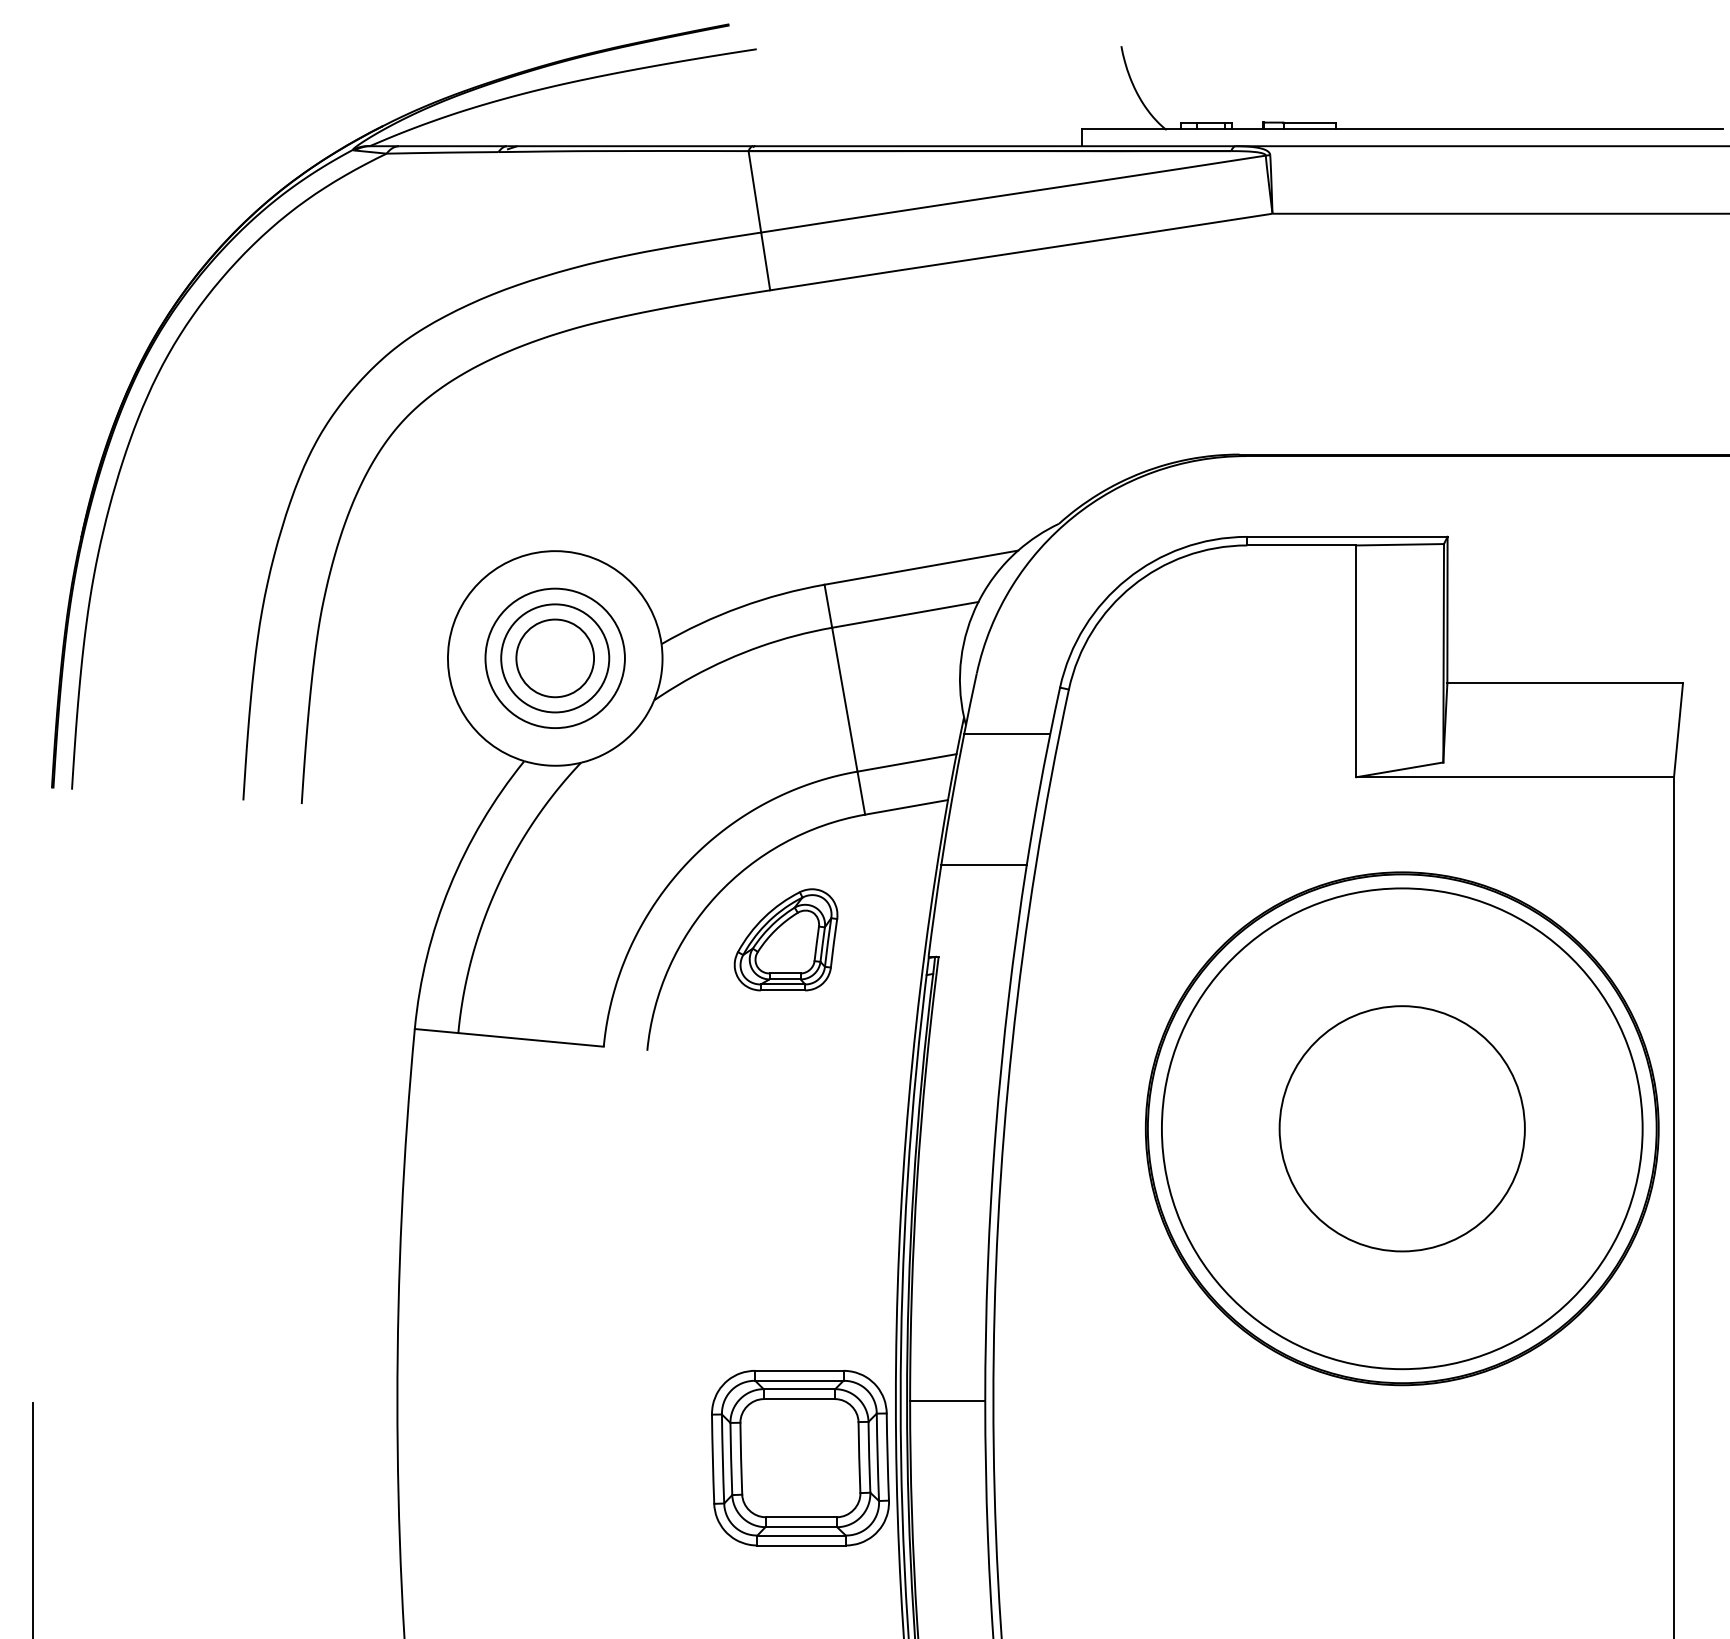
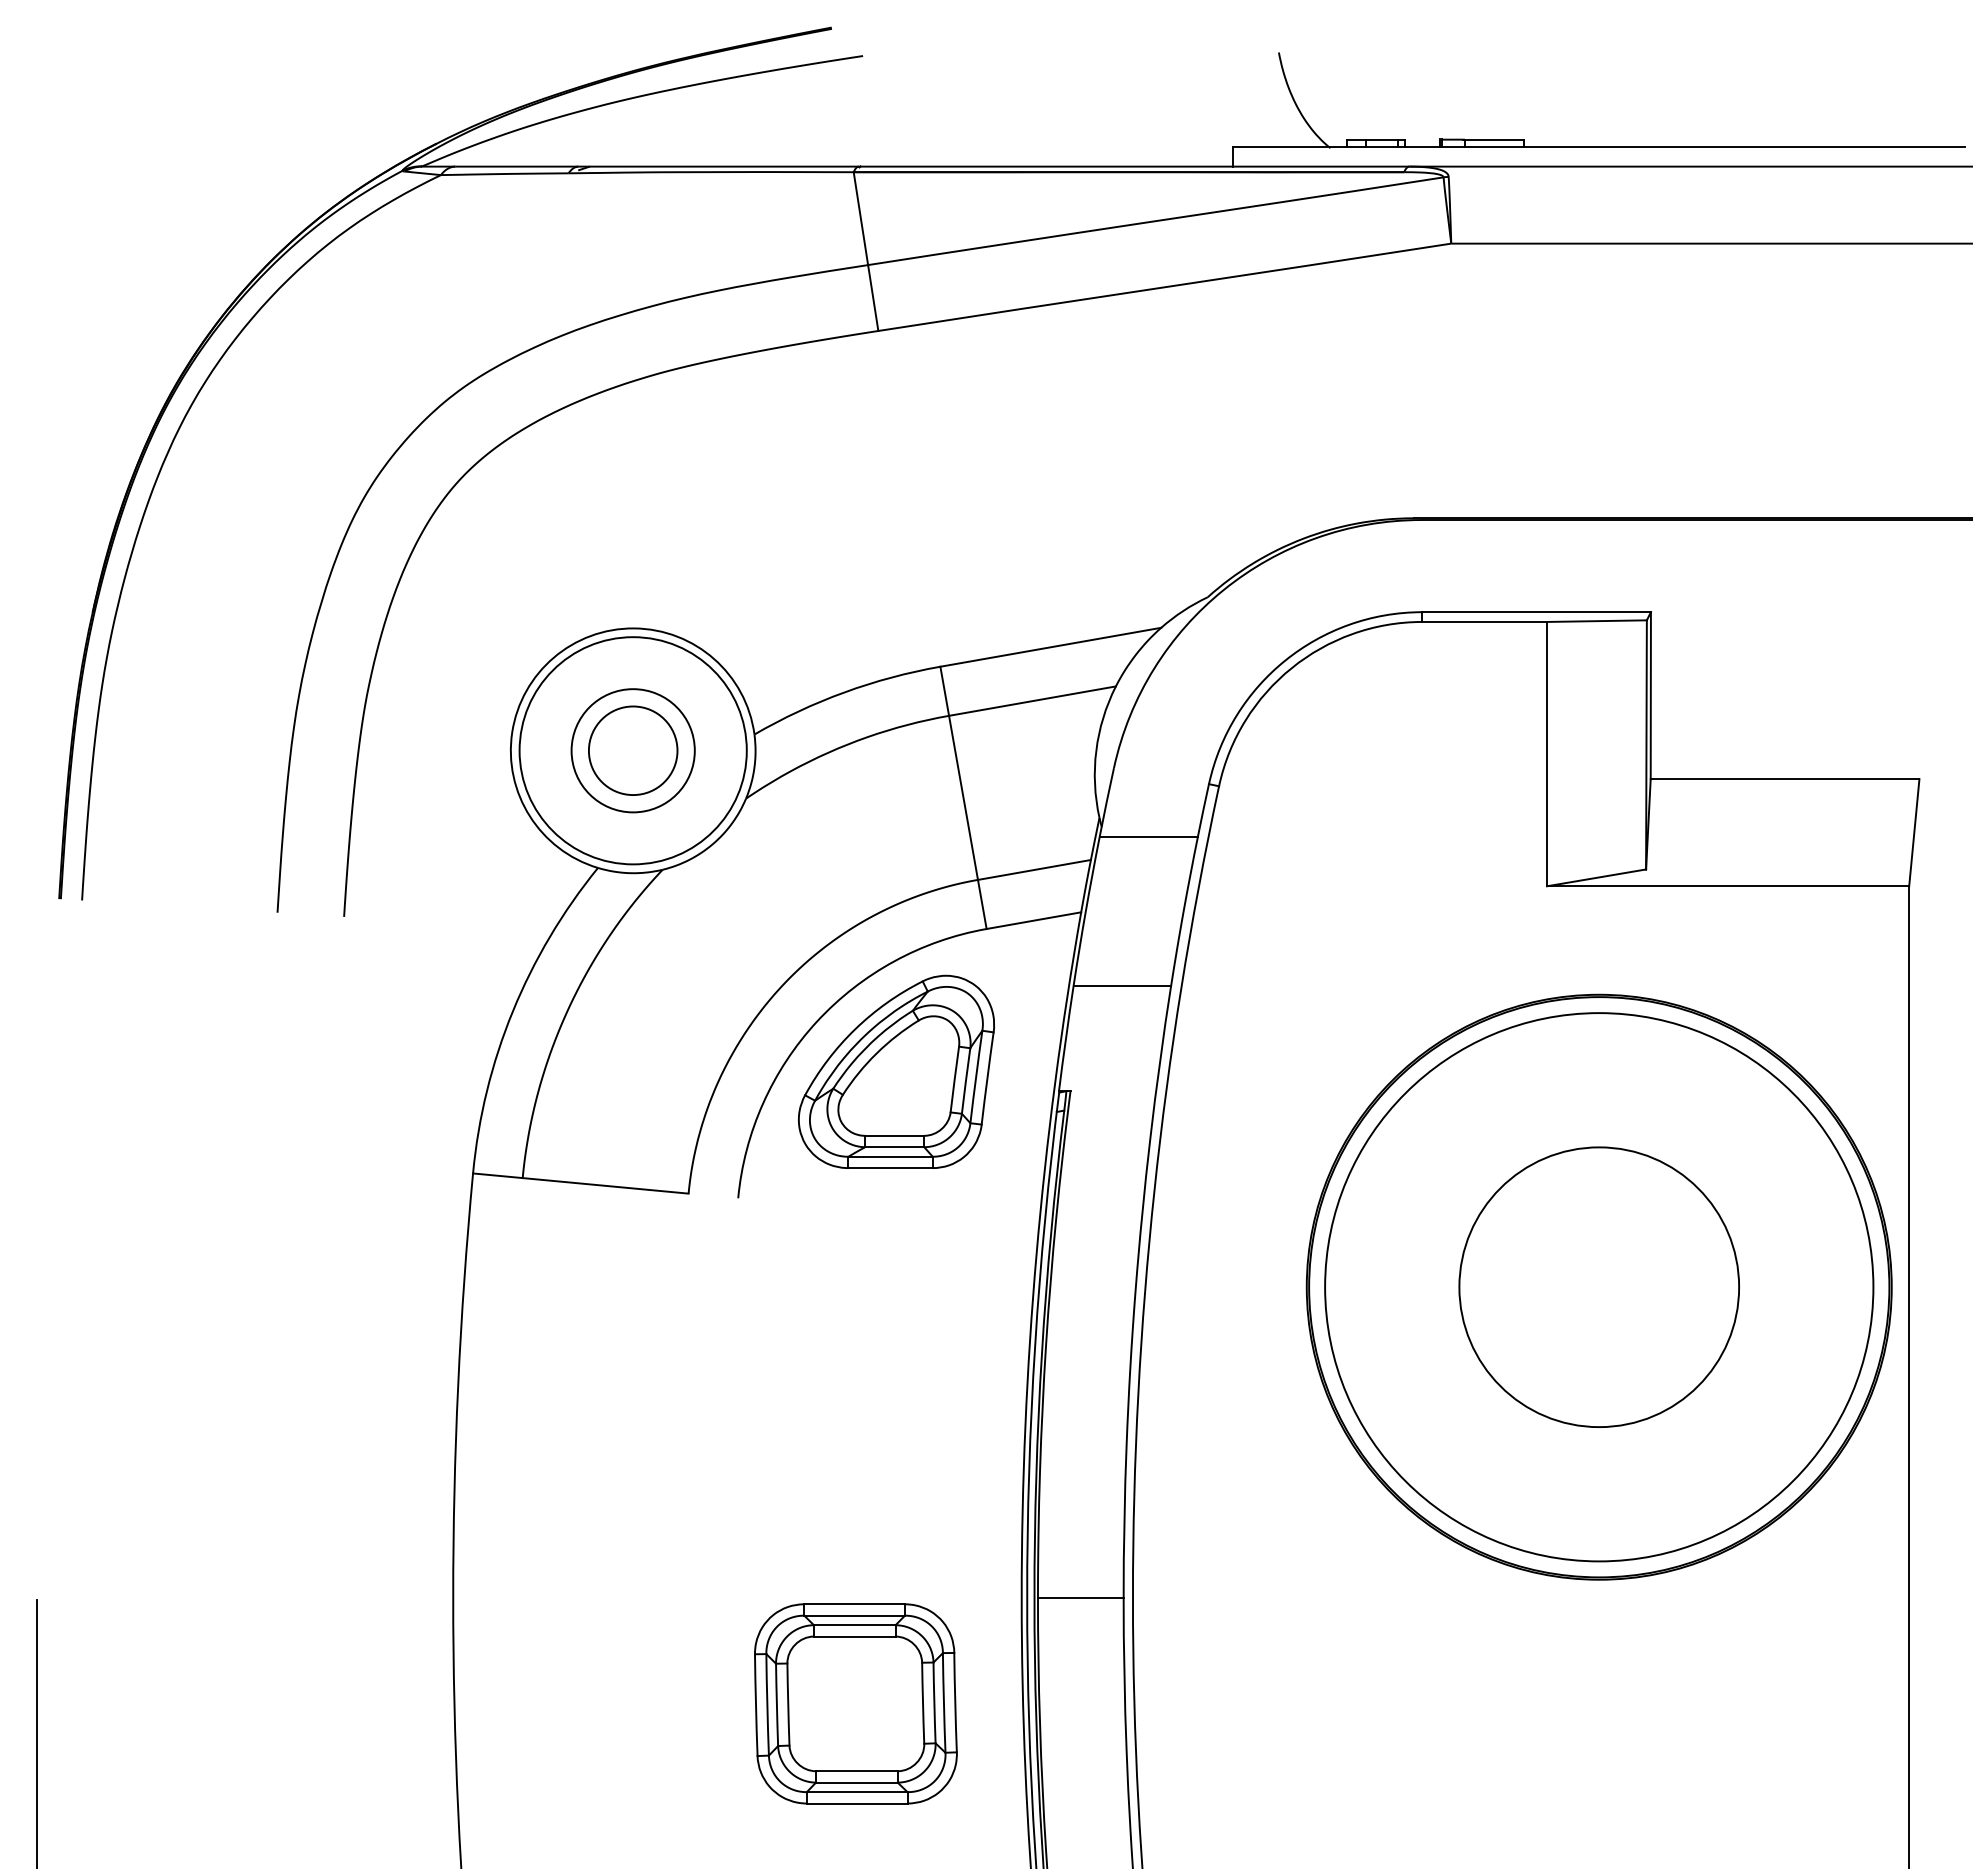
circle: (554, 658) -> (632, 750), size x1.43
part: (786, 939) -> (896, 1071), size x1.67
part: (800, 1457) -> (855, 1703), moved

